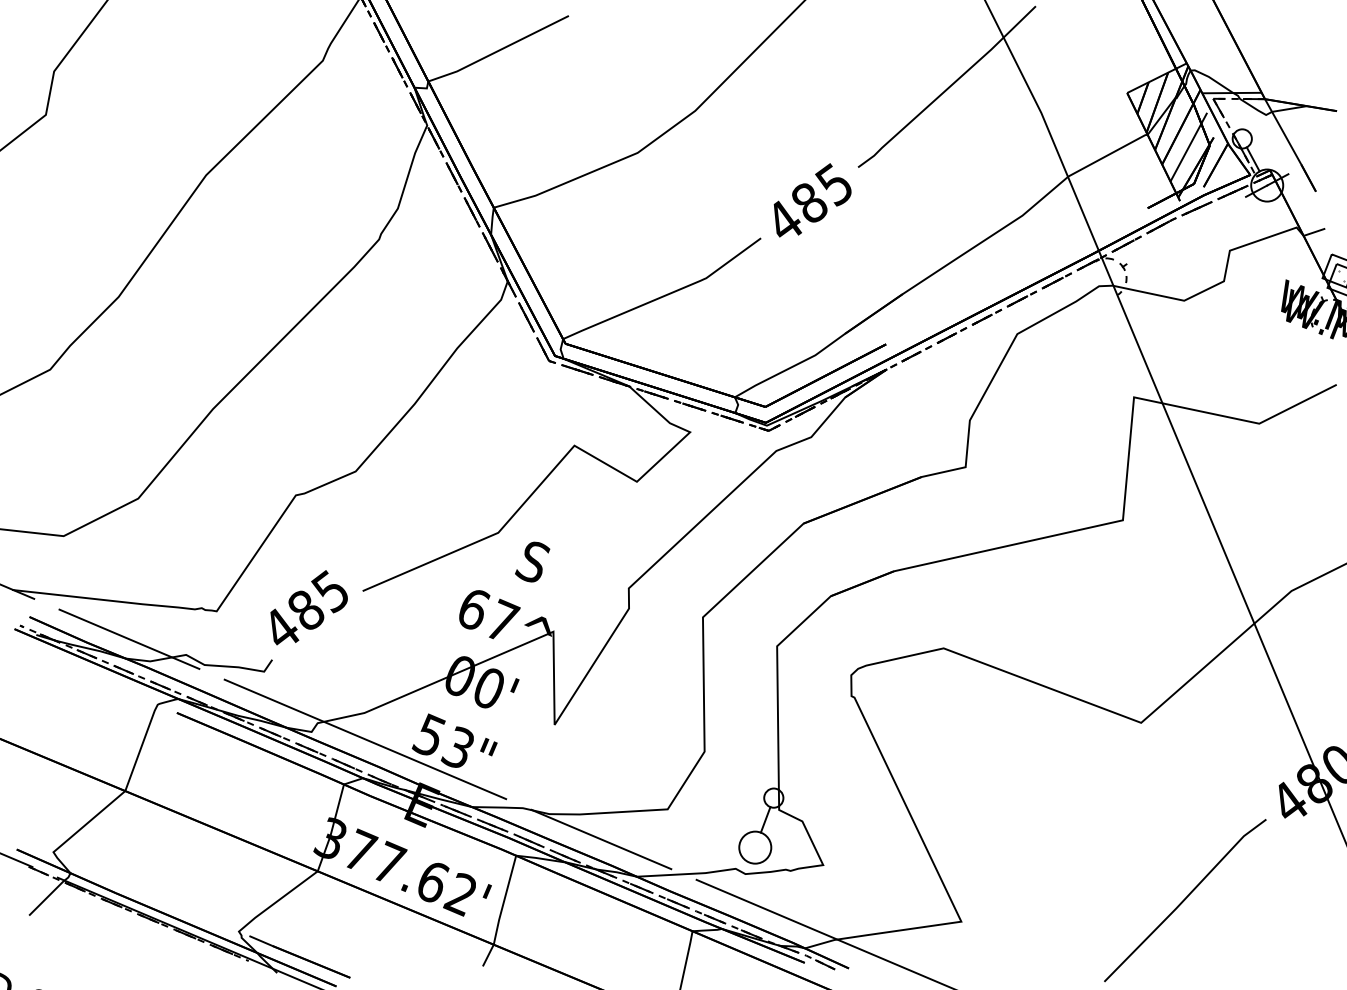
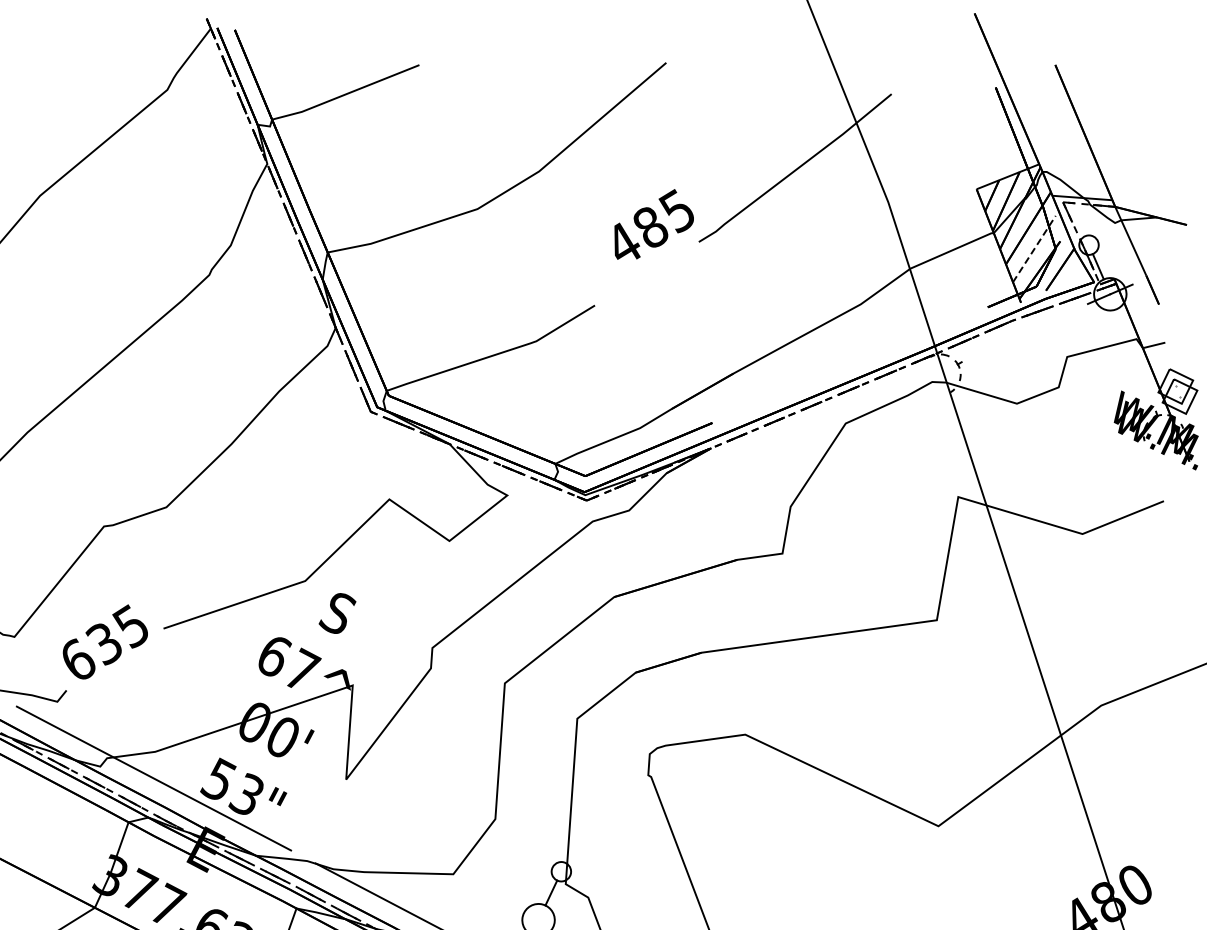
line: (1188, 147) -> (1034, 249), solid -> dashed
text: (812, 200) -> (653, 225), moved
text: (294, 618) -> (92, 650), 485 -> 635

